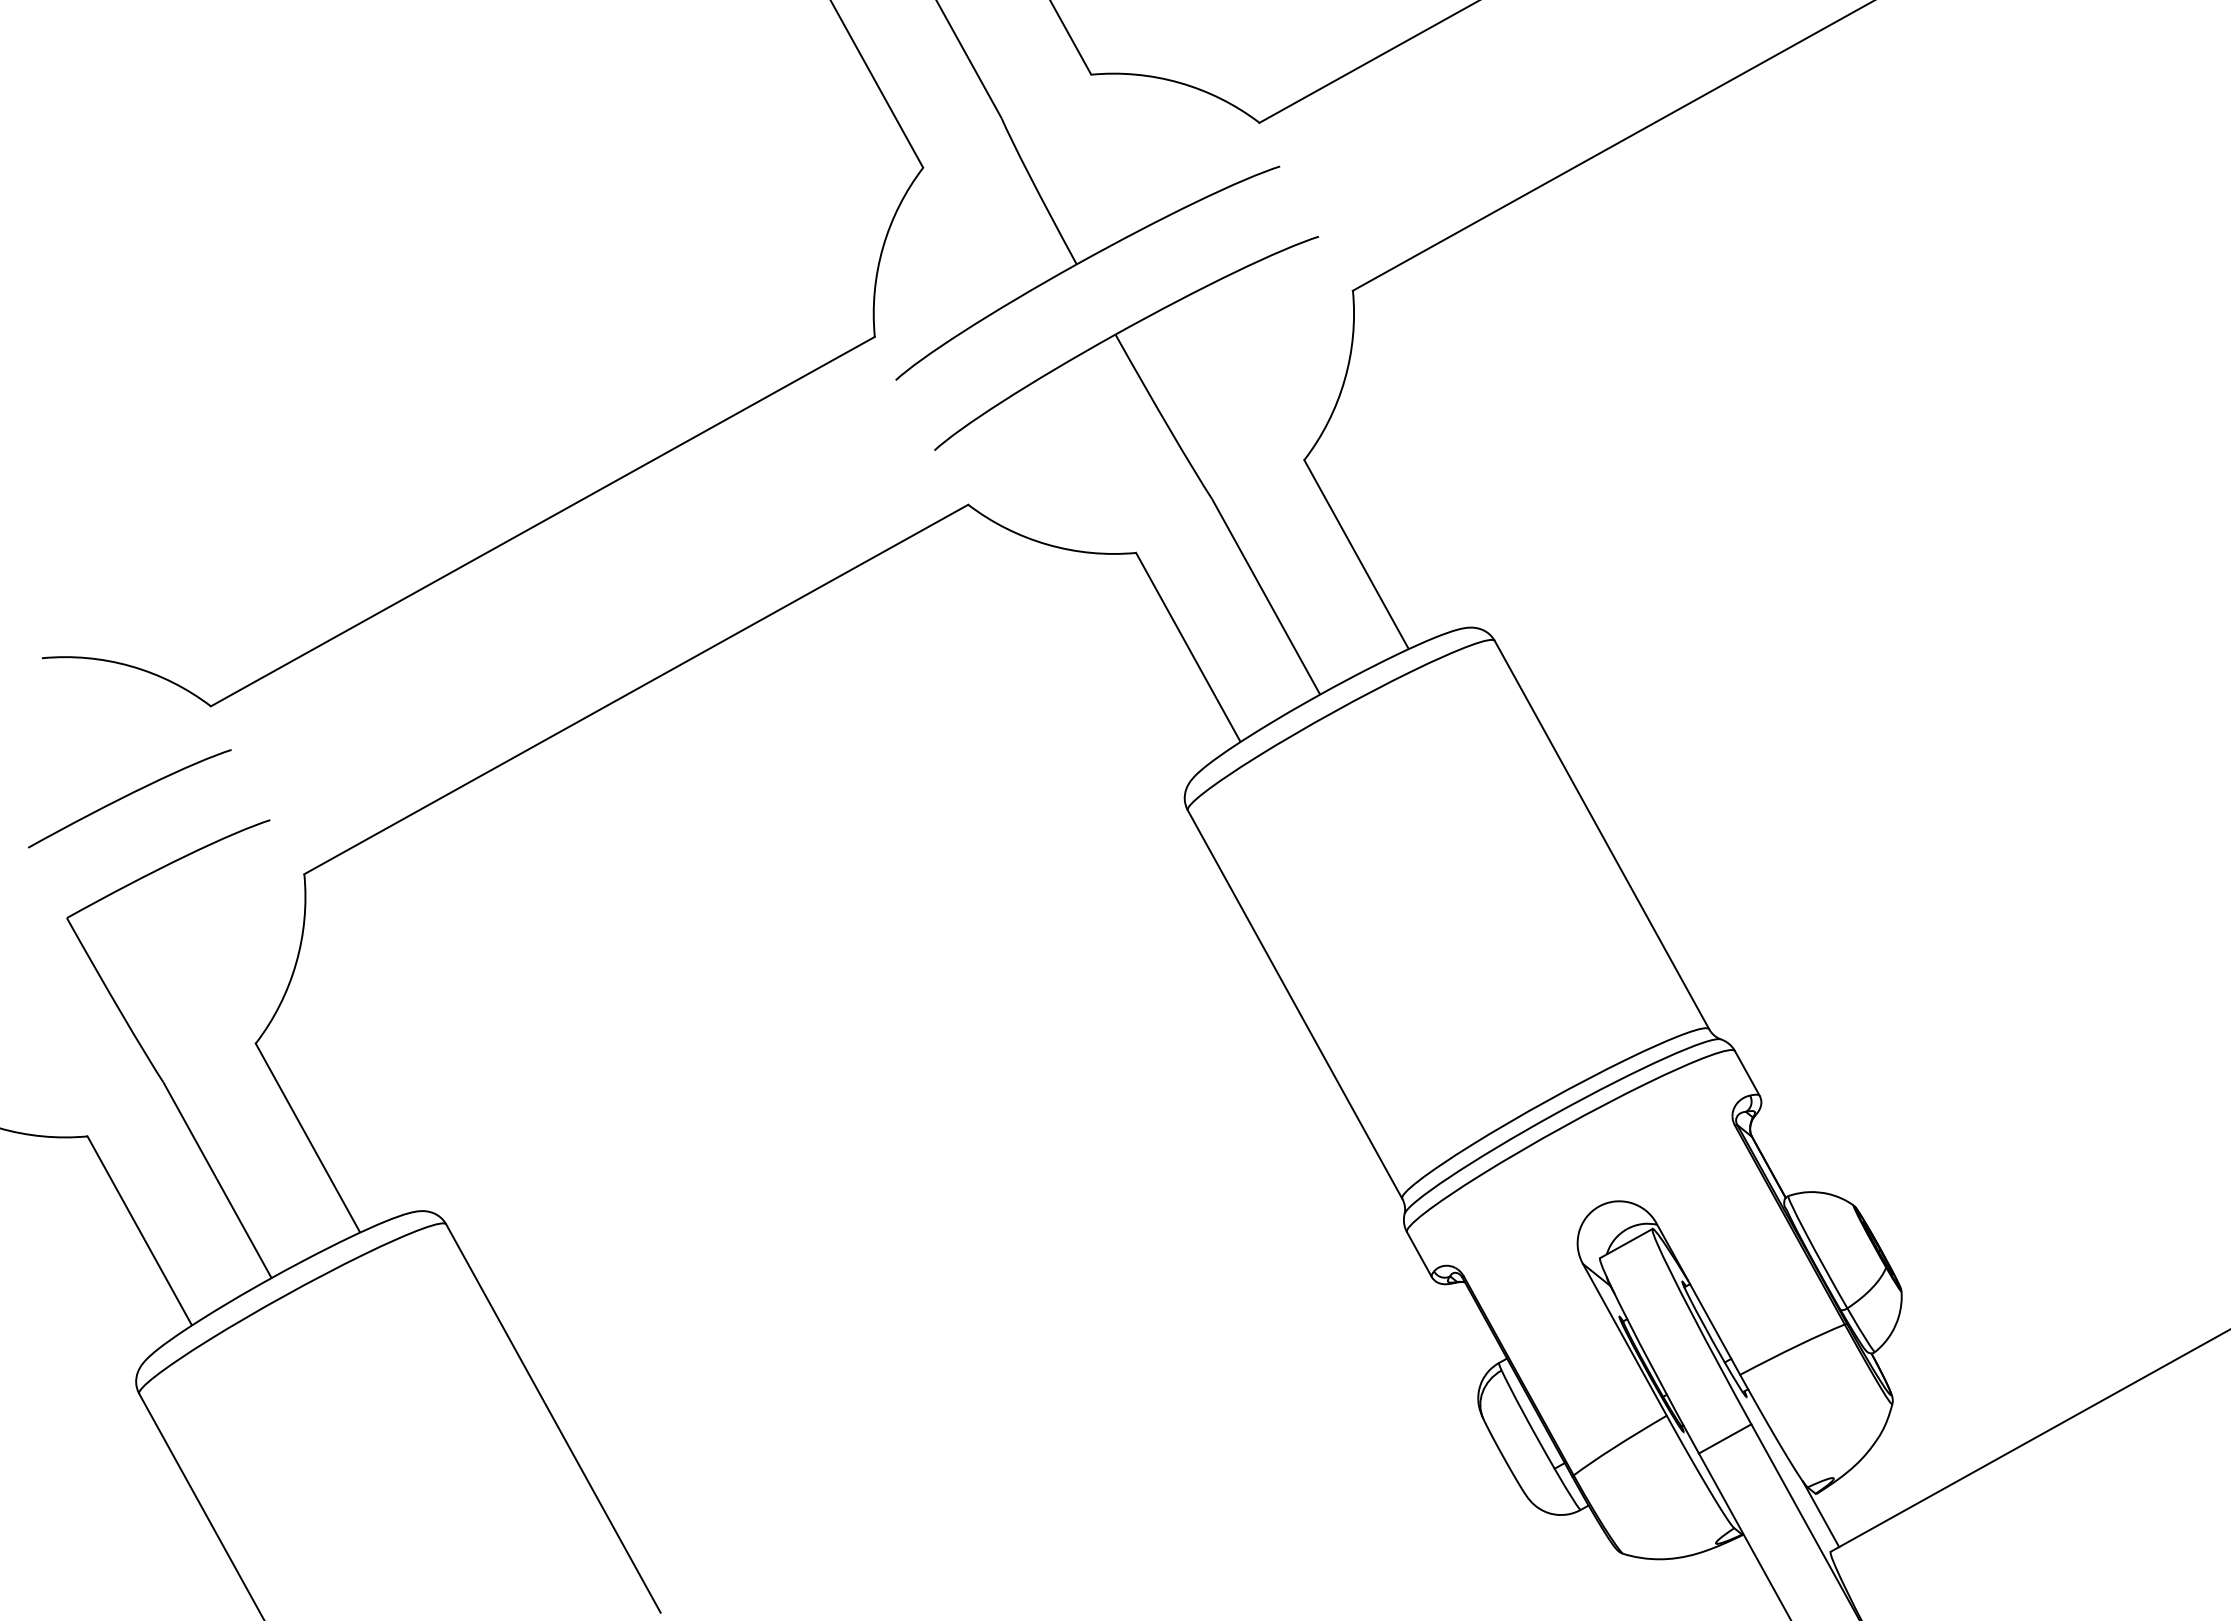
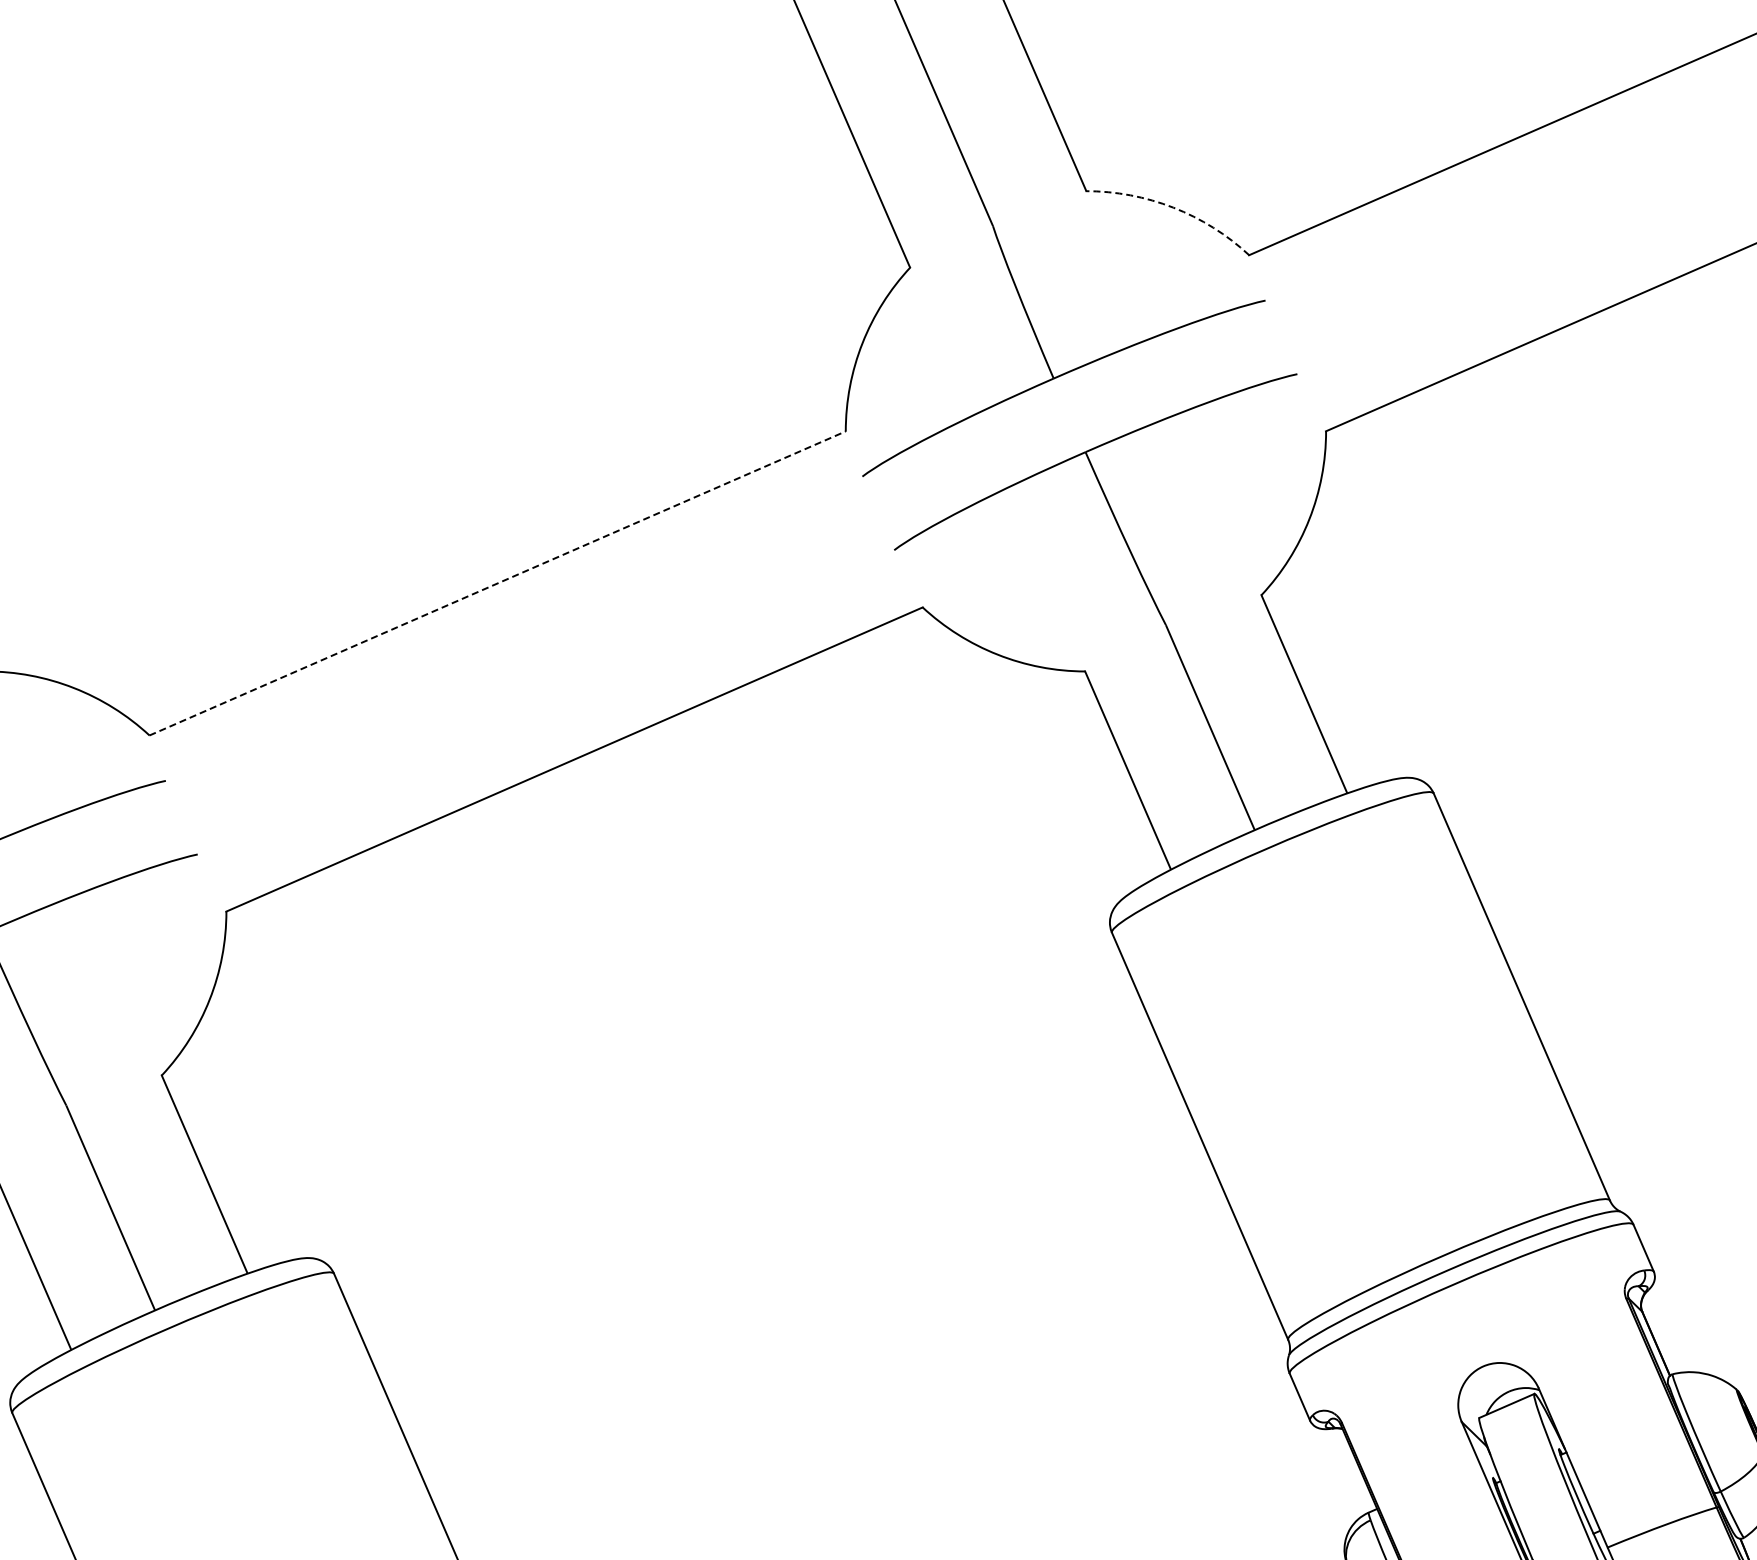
arc: (1179, 82) -> (1173, 207), solid -> dashed
line: (542, 521) -> (497, 583), solid -> dashed

